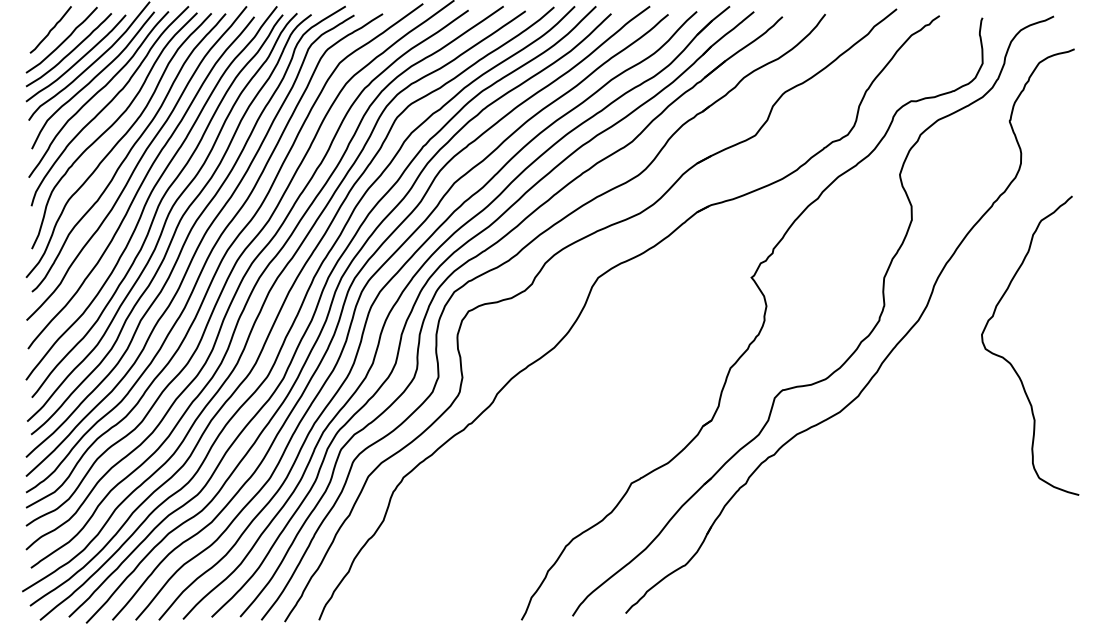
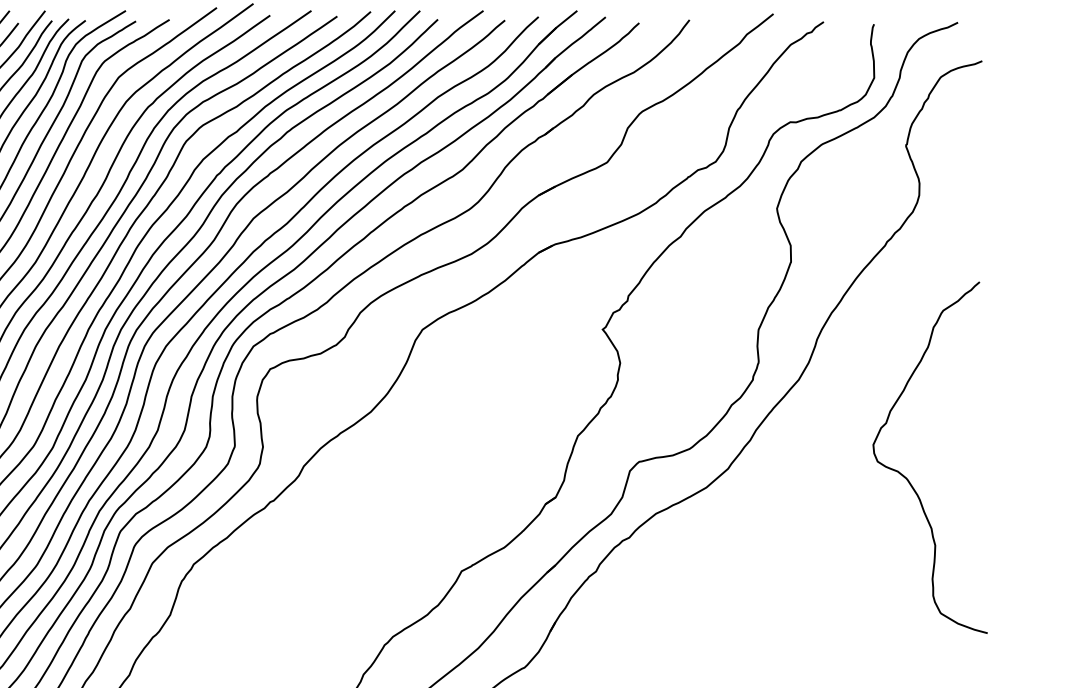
curve: (1011, 363) -> (908, 478), moved

